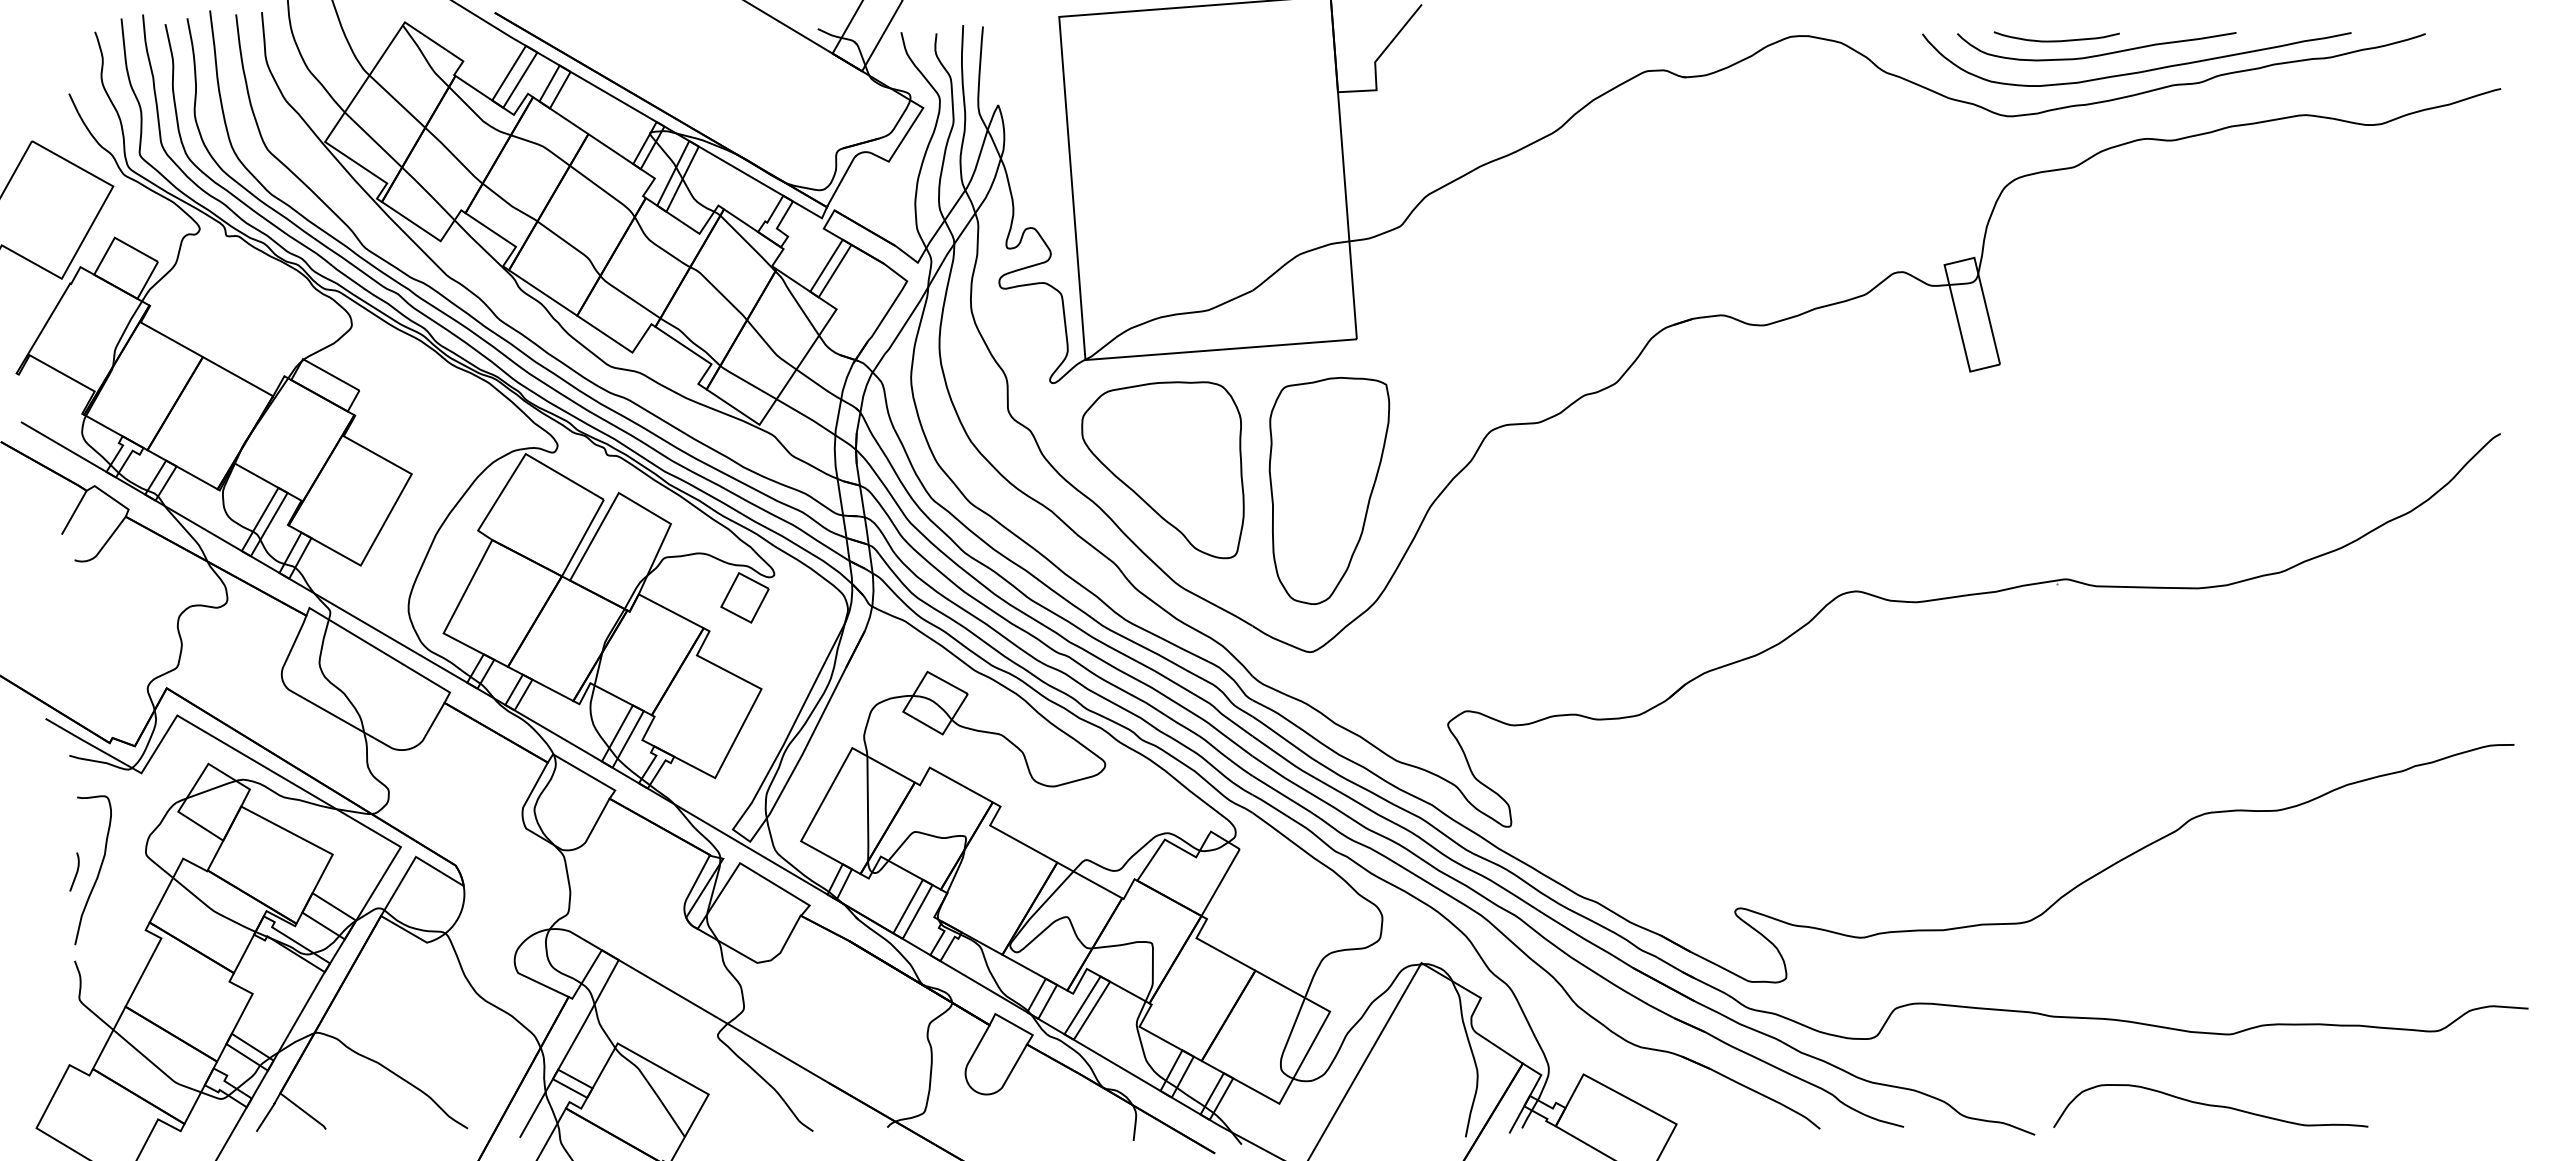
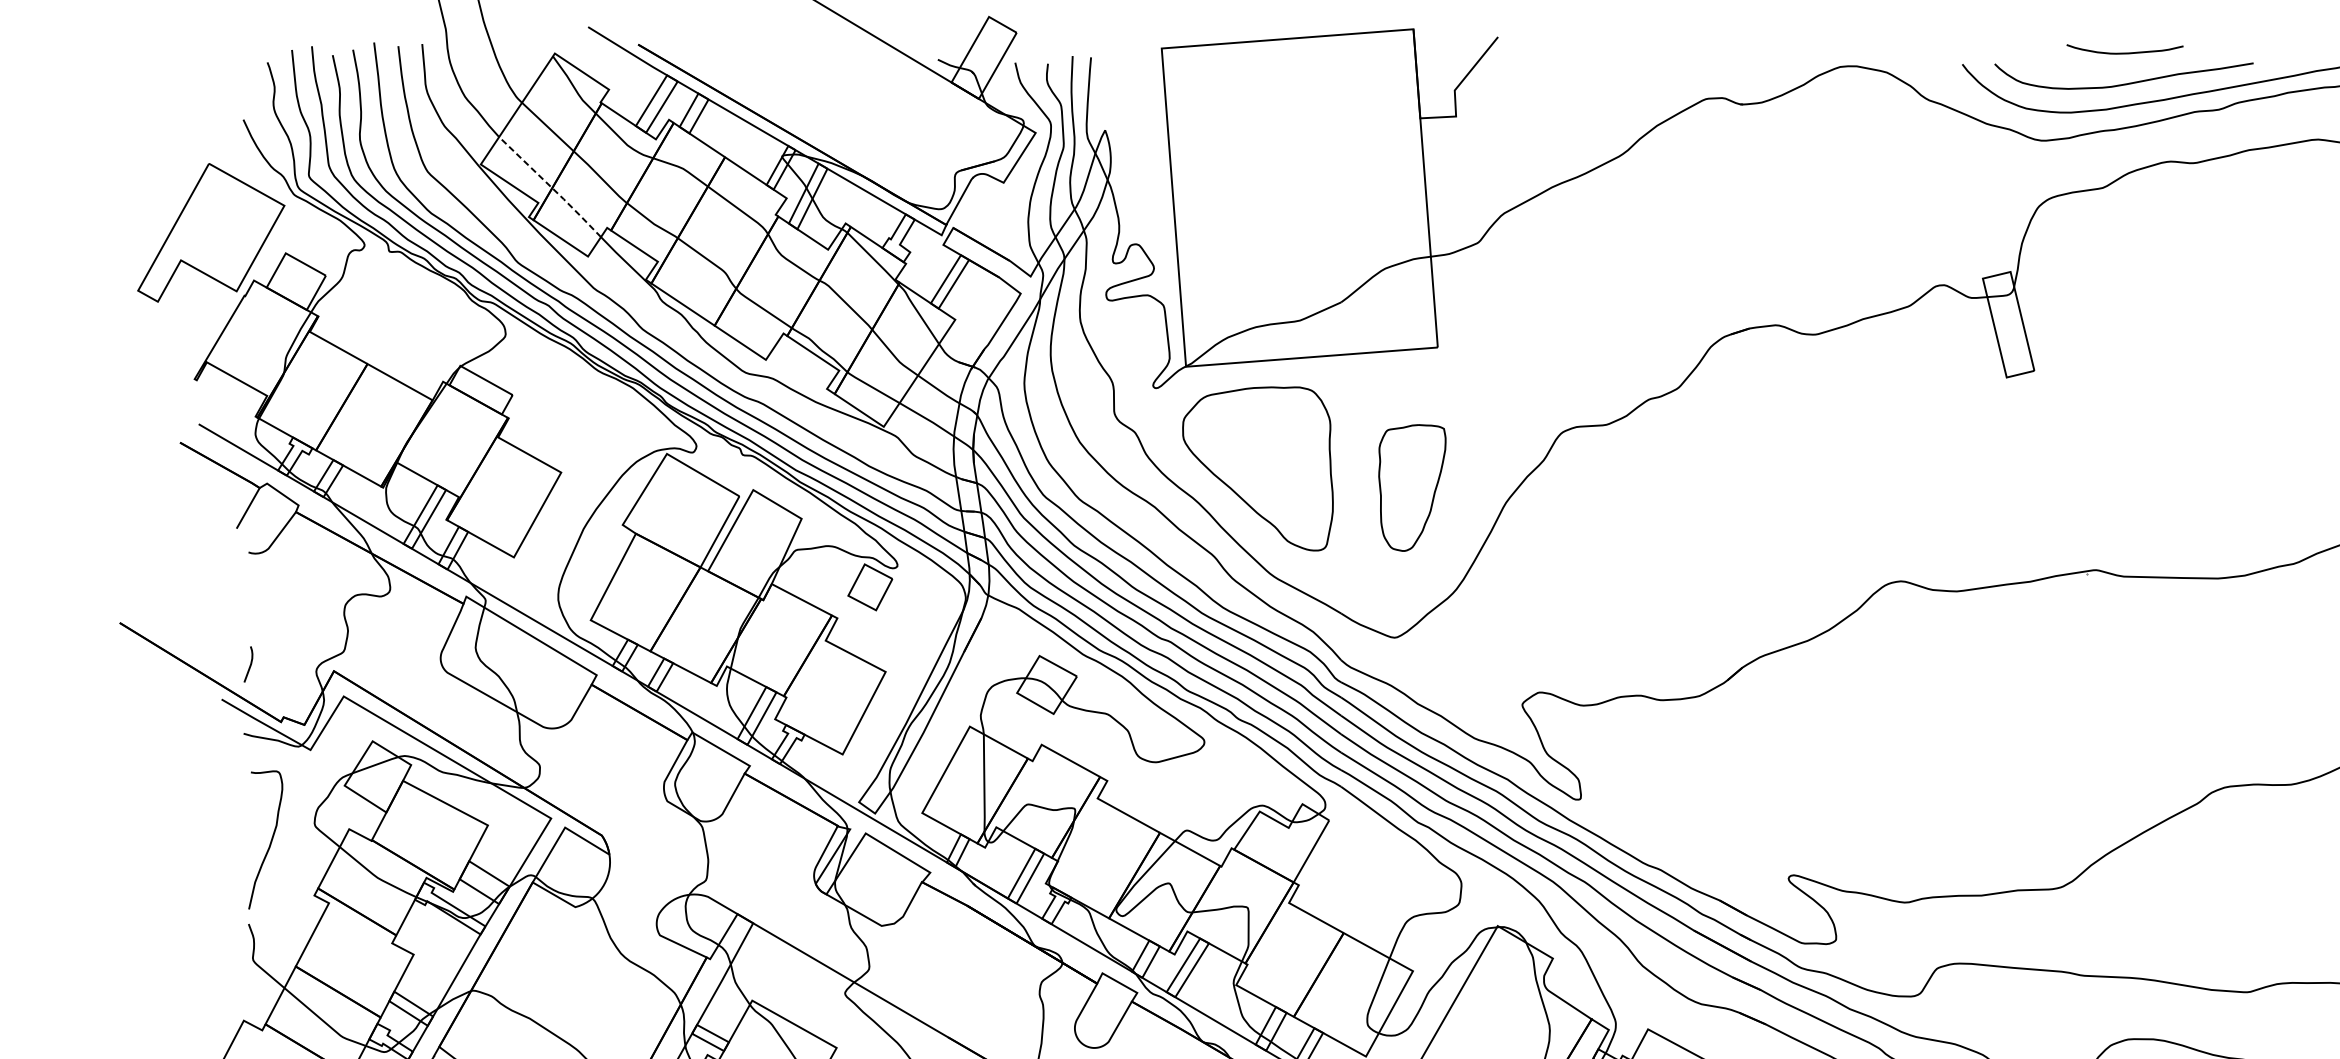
curve: (2056, 40) -> (2124, 52), moved
line: (400, 166) -> (550, 187), solid -> dashed
part: (1329, 490) -> (1412, 487), size x0.6
curve: (76, 871) -> (250, 663), moved

